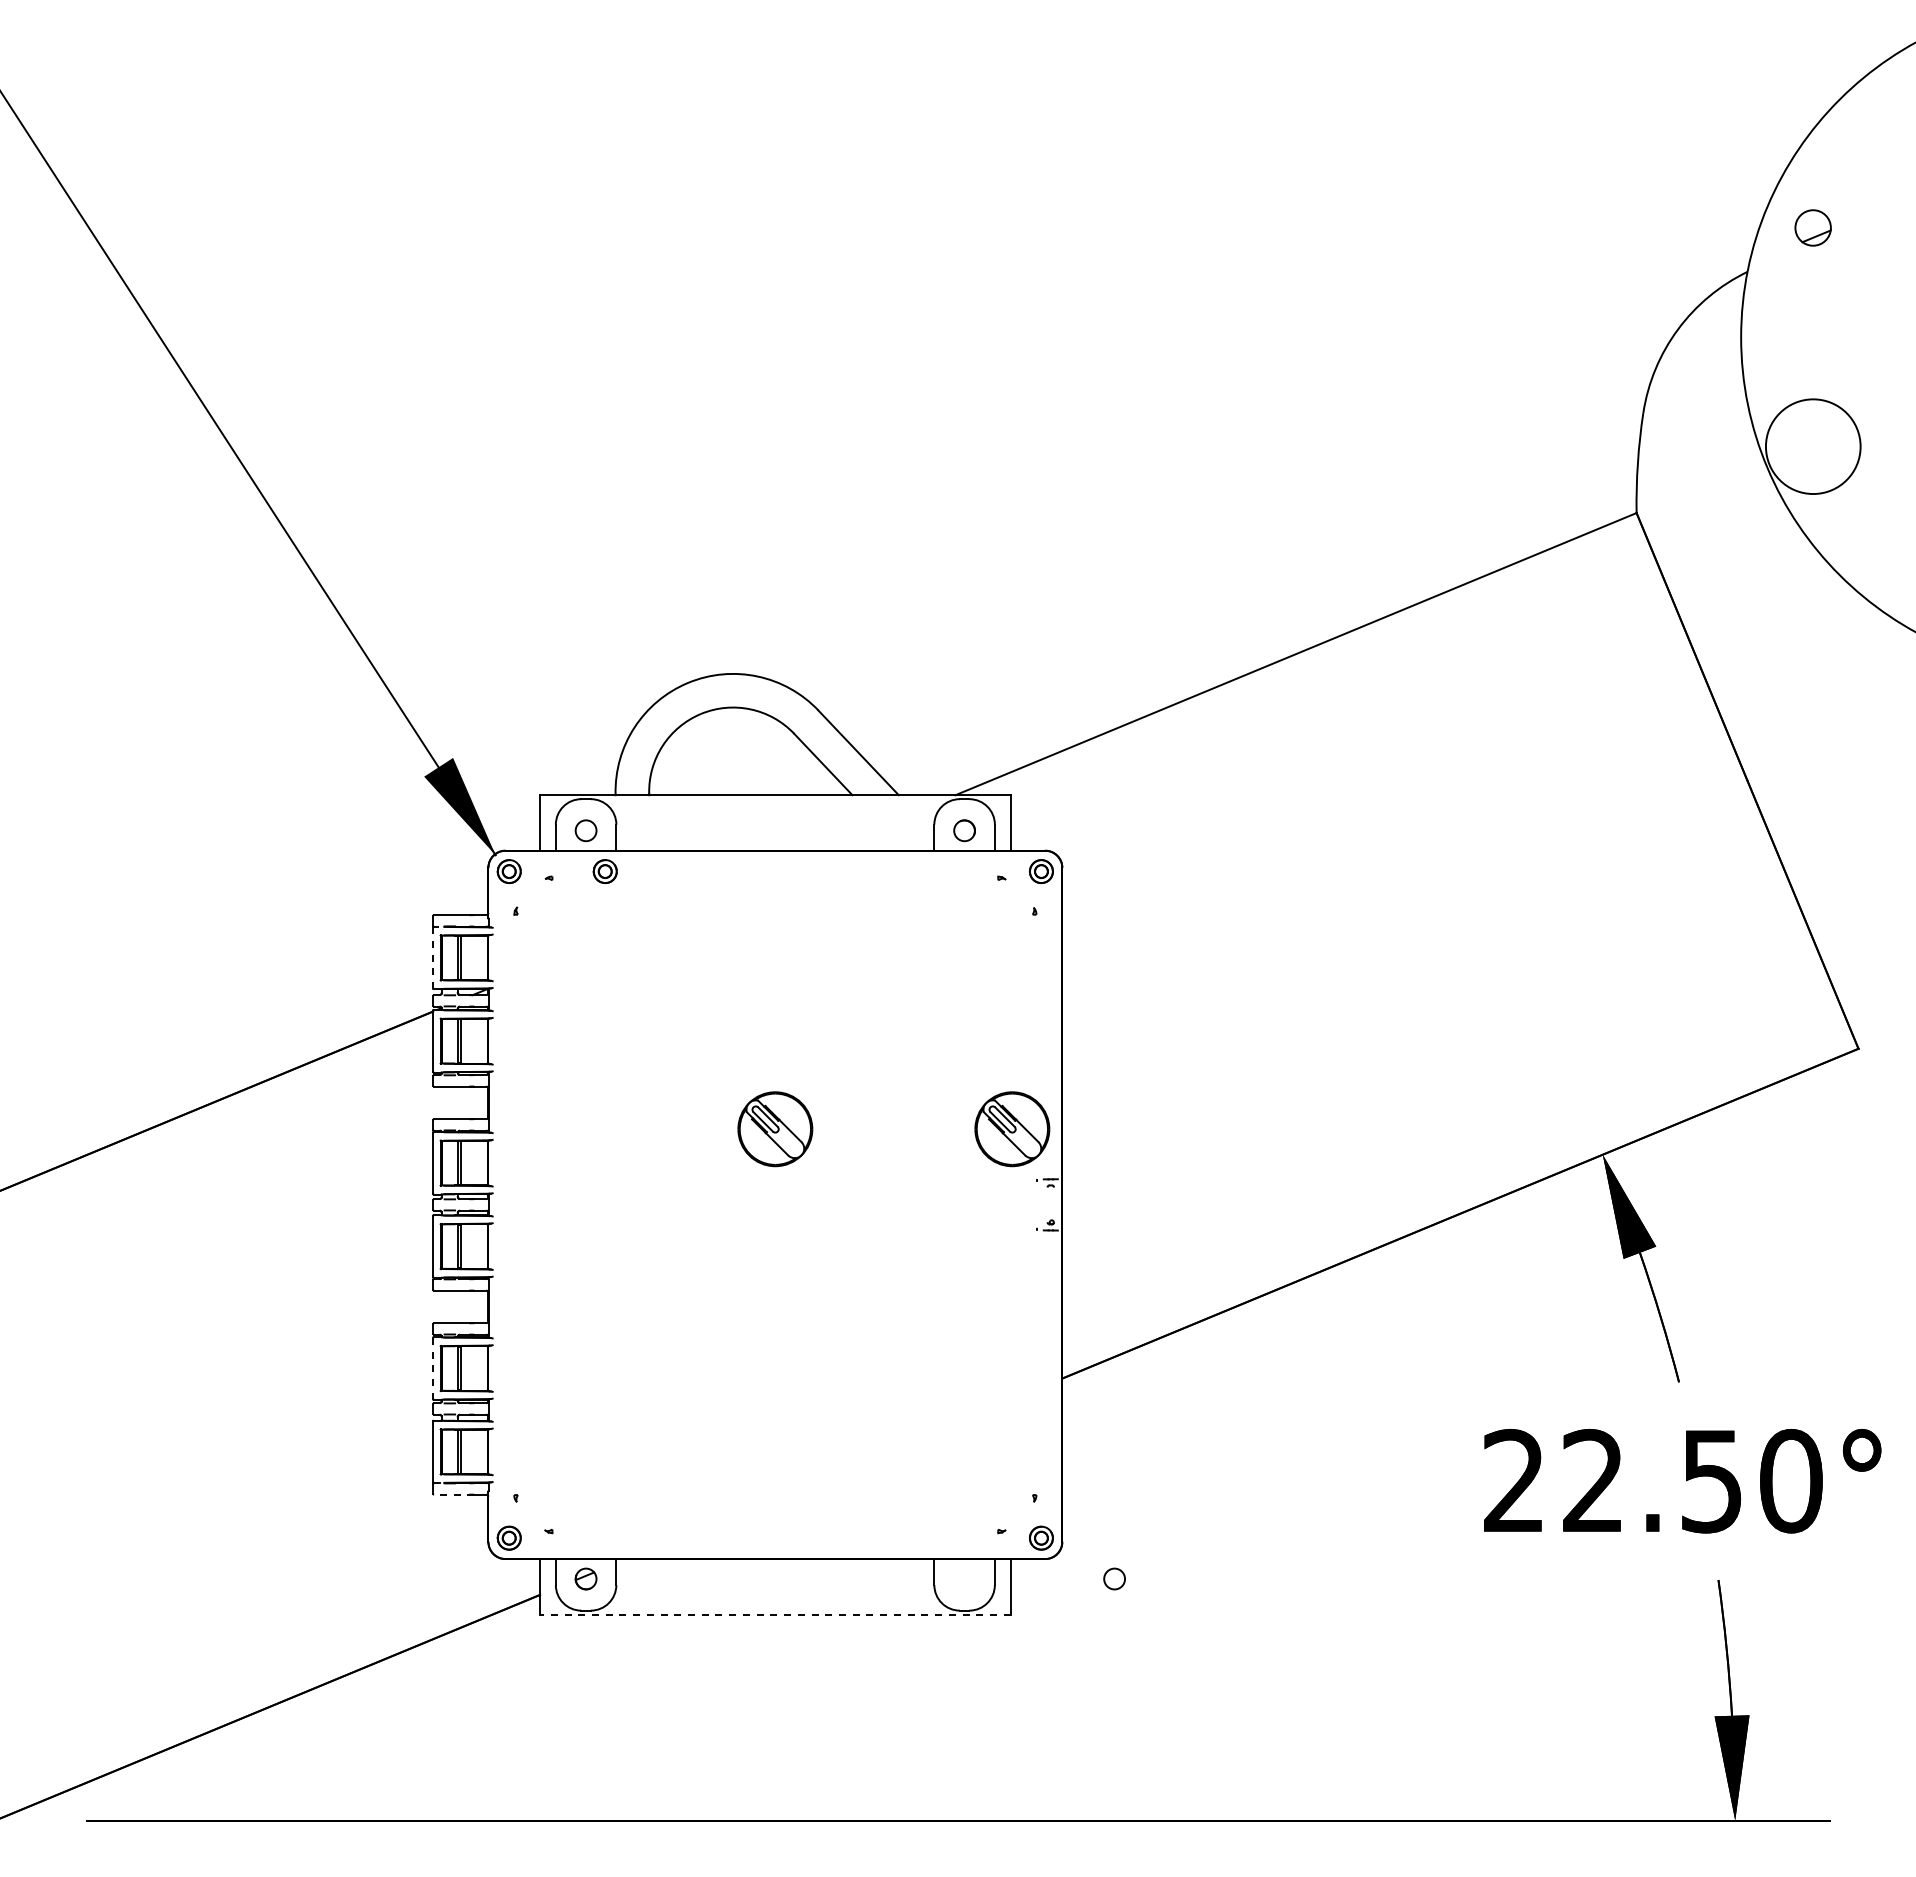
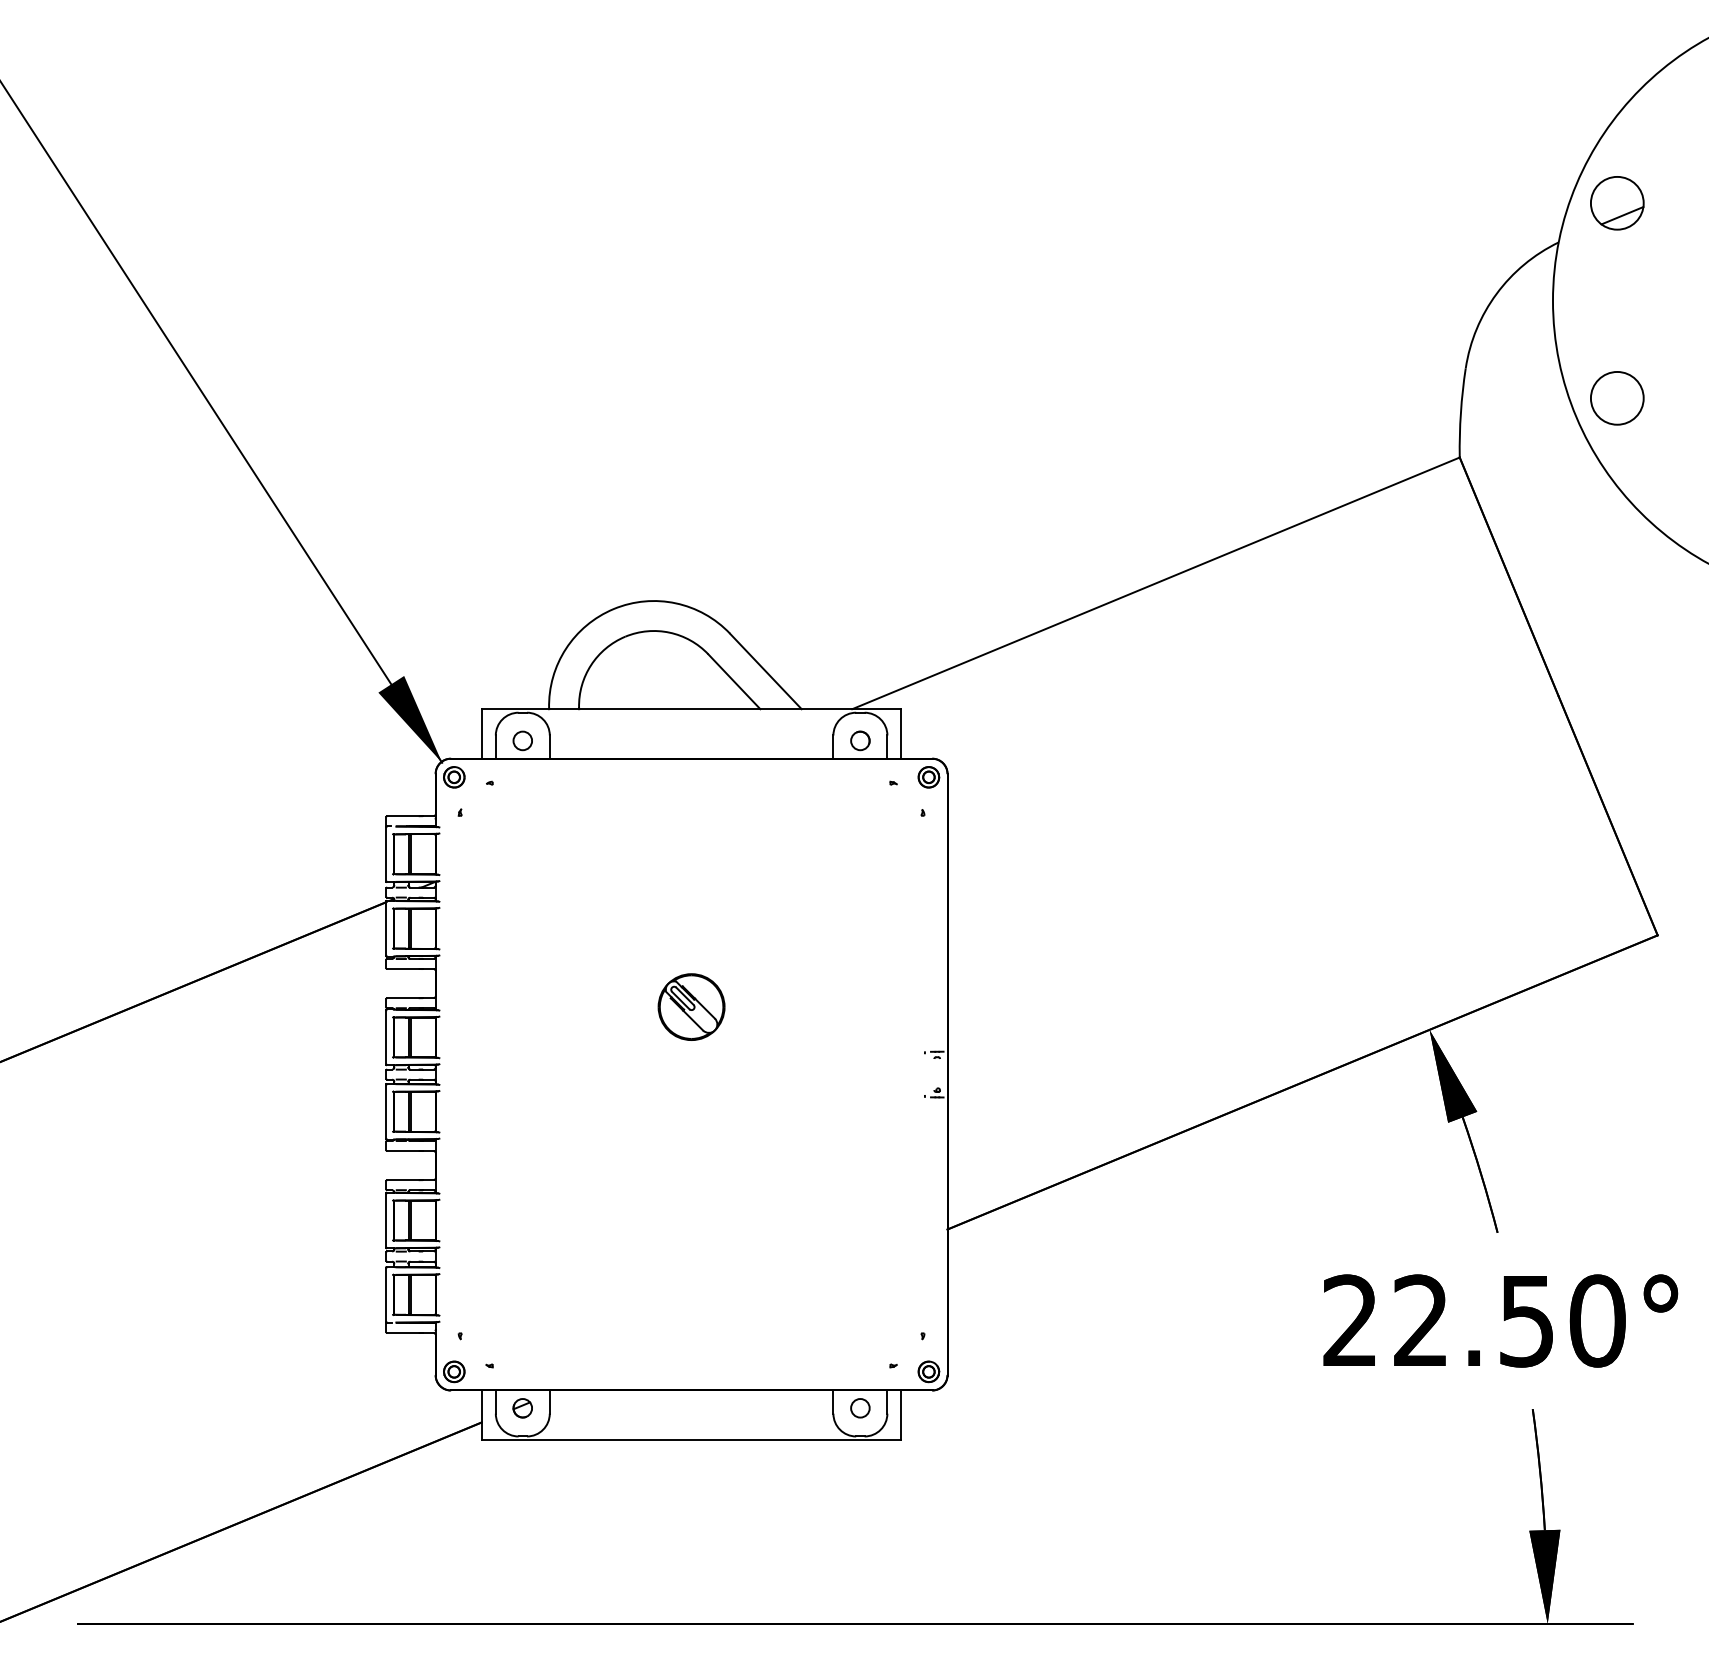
part: (1812, 227) -> (1616, 202), size x1.67
circle: (1812, 446) -> (1616, 398), size x0.62
part: (604, 871) -> (539, 777), removed
line: (433, 957) -> (386, 853), dashed -> solid
part: (1012, 1129) -> (903, 1007), removed
line: (433, 1368) -> (386, 1220), dashed -> solid
line: (453, 1494) -> (404, 1332), dashed -> solid
circle: (1114, 1578) -> (860, 1407), moved
line: (774, 1614) -> (690, 1439), dashed -> solid

